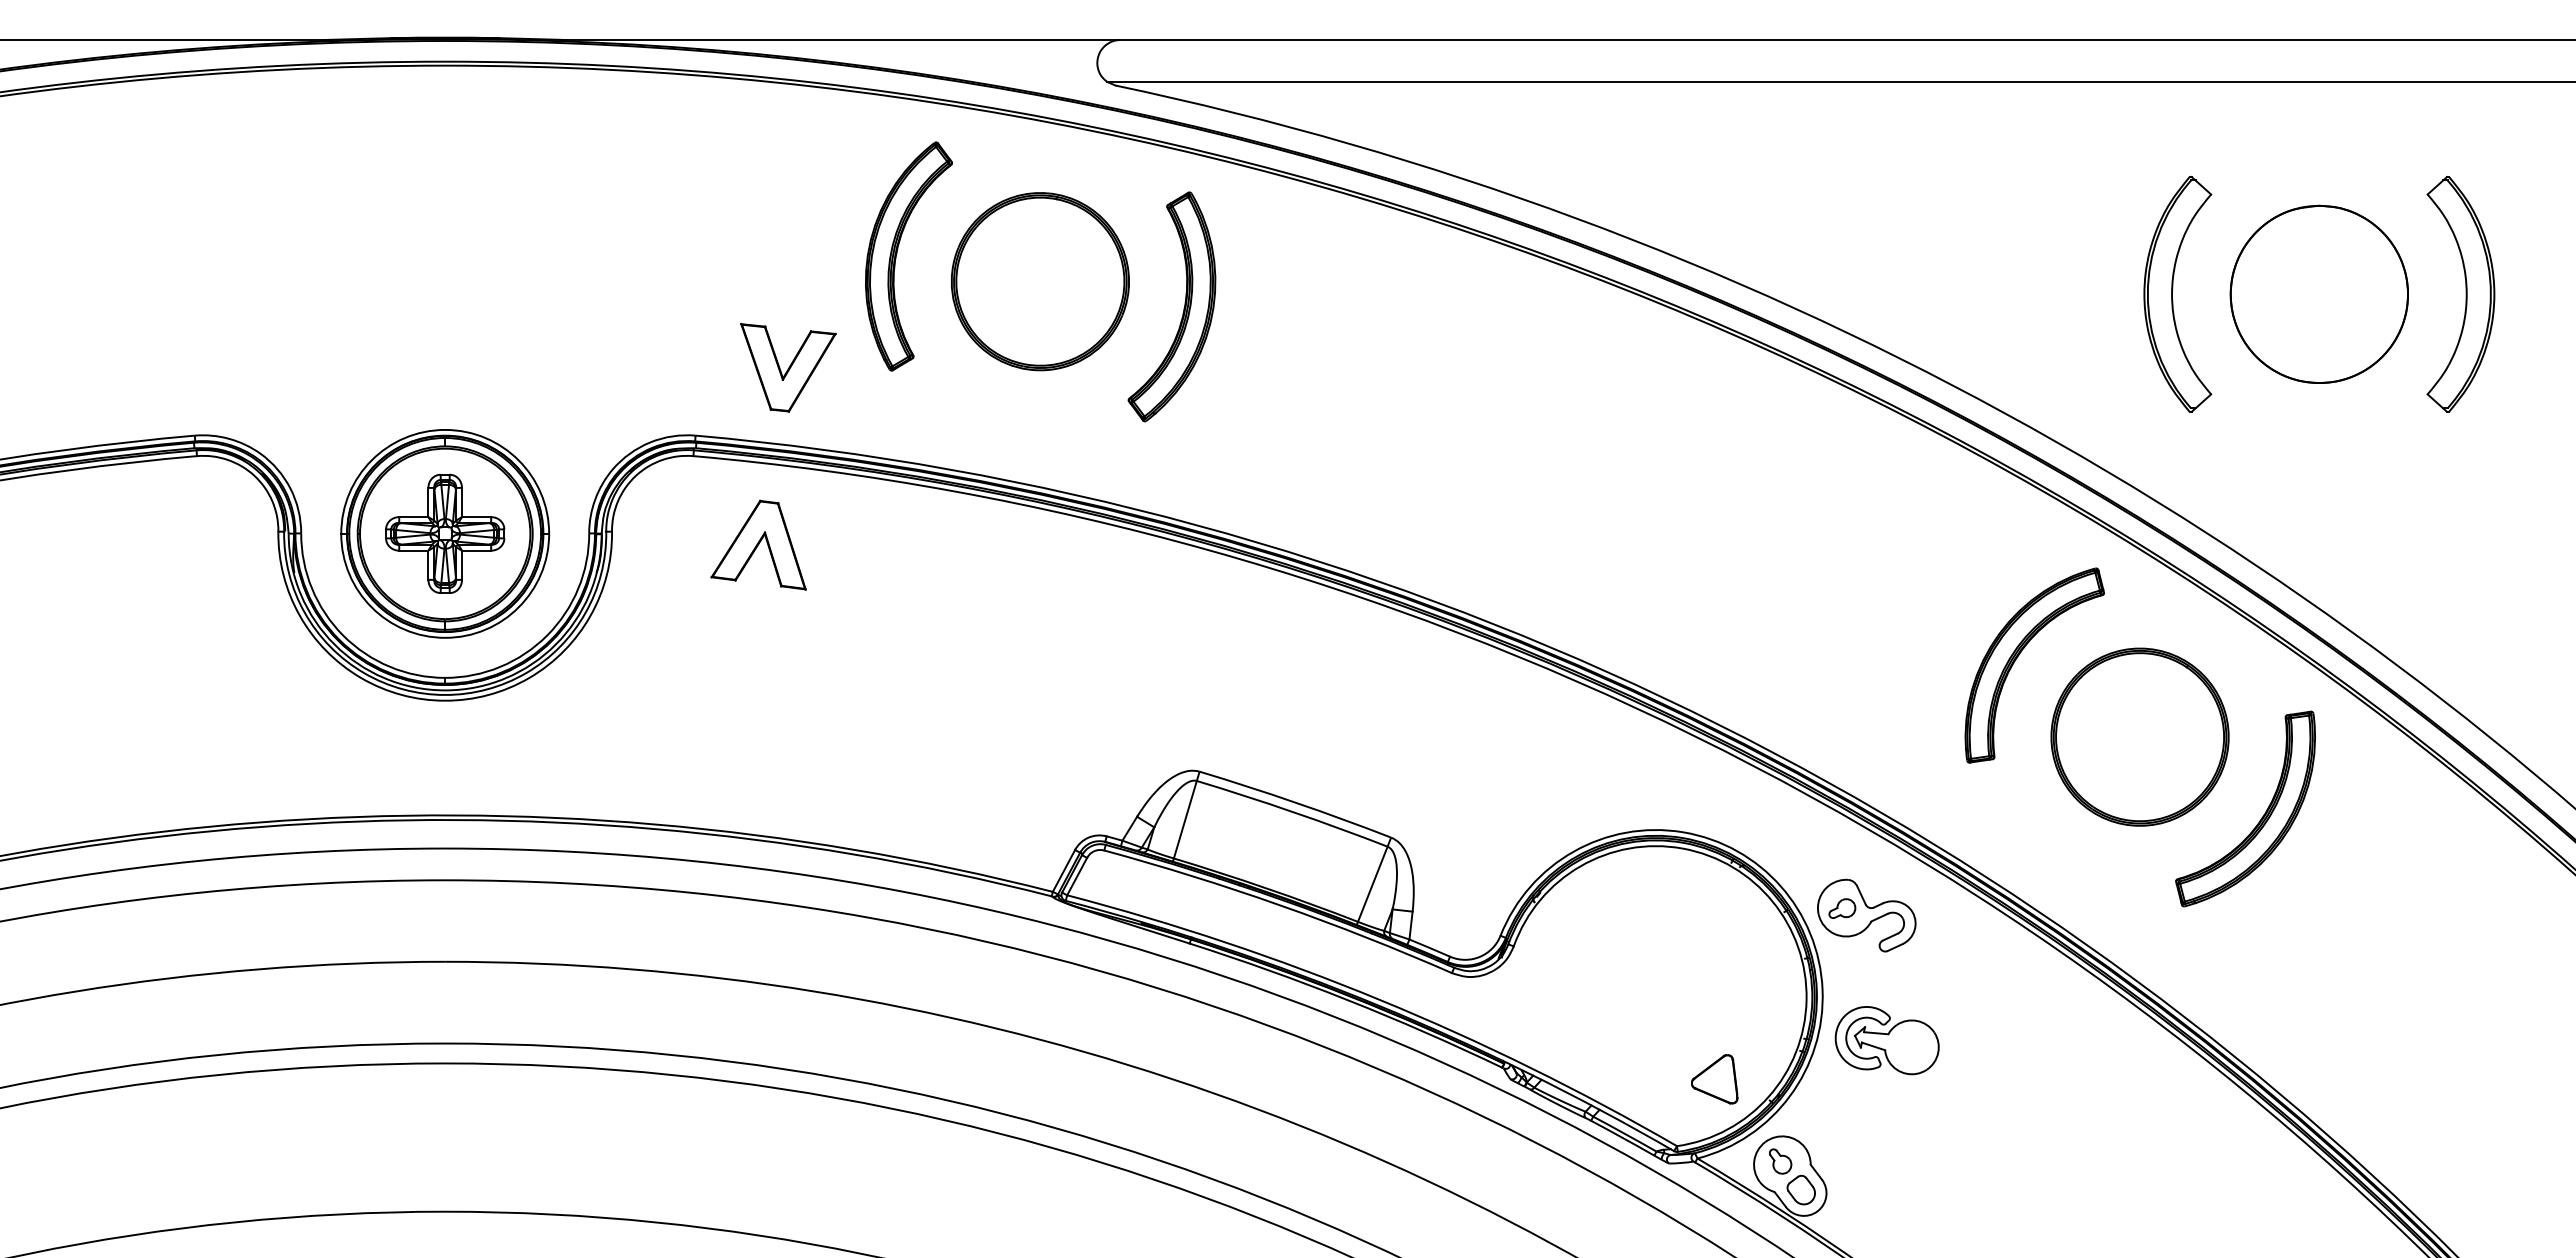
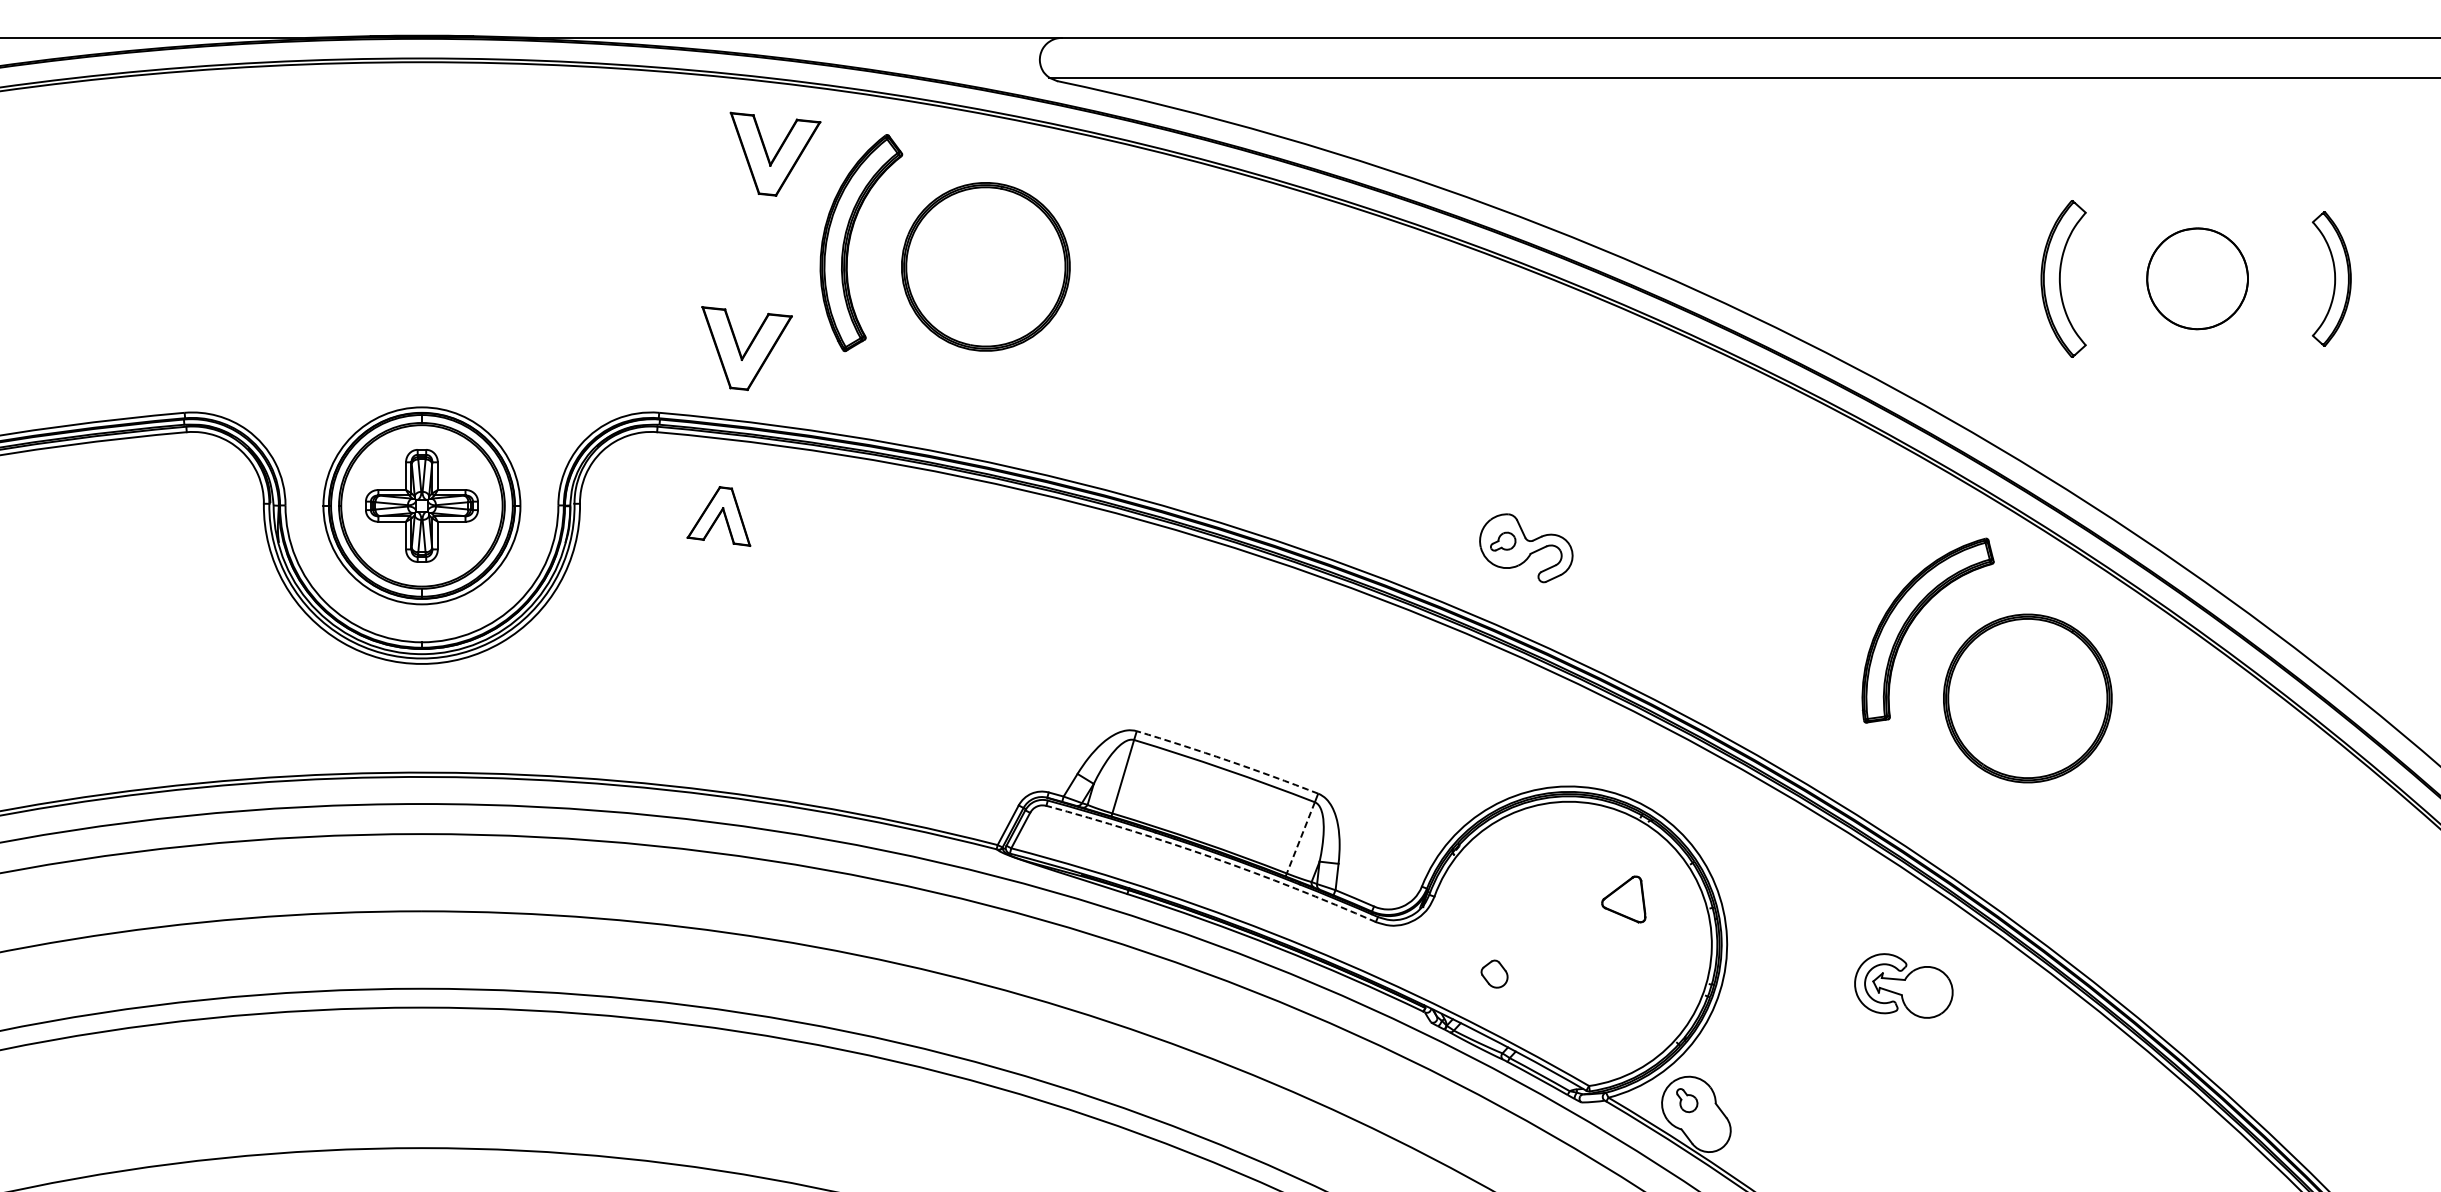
part: (818, 162) -> (775, 153), added
part: (2318, 293) -> (2196, 278), size x0.6
part: (2177, 294) -> (2063, 279), size x0.7
part: (2460, 294) -> (2331, 279), size x0.6
part: (1183, 308) -> (1121, 292), removed
part: (758, 544) -> (718, 515), size x0.7
arc: (1296, 802) -> (1228, 760), solid -> dashed
part: (2261, 817) -> (2142, 774), removed
line: (1372, 884) -> (1300, 838), solid -> dashed
arc: (1280, 905) -> (1213, 857), solid -> dashed
part: (1866, 915) -> (1526, 548), moved
part: (1886, 1040) -> (1903, 985), moved
part: (1714, 1079) -> (1623, 899), moved
part: (1800, 1189) -> (1493, 973), moved

